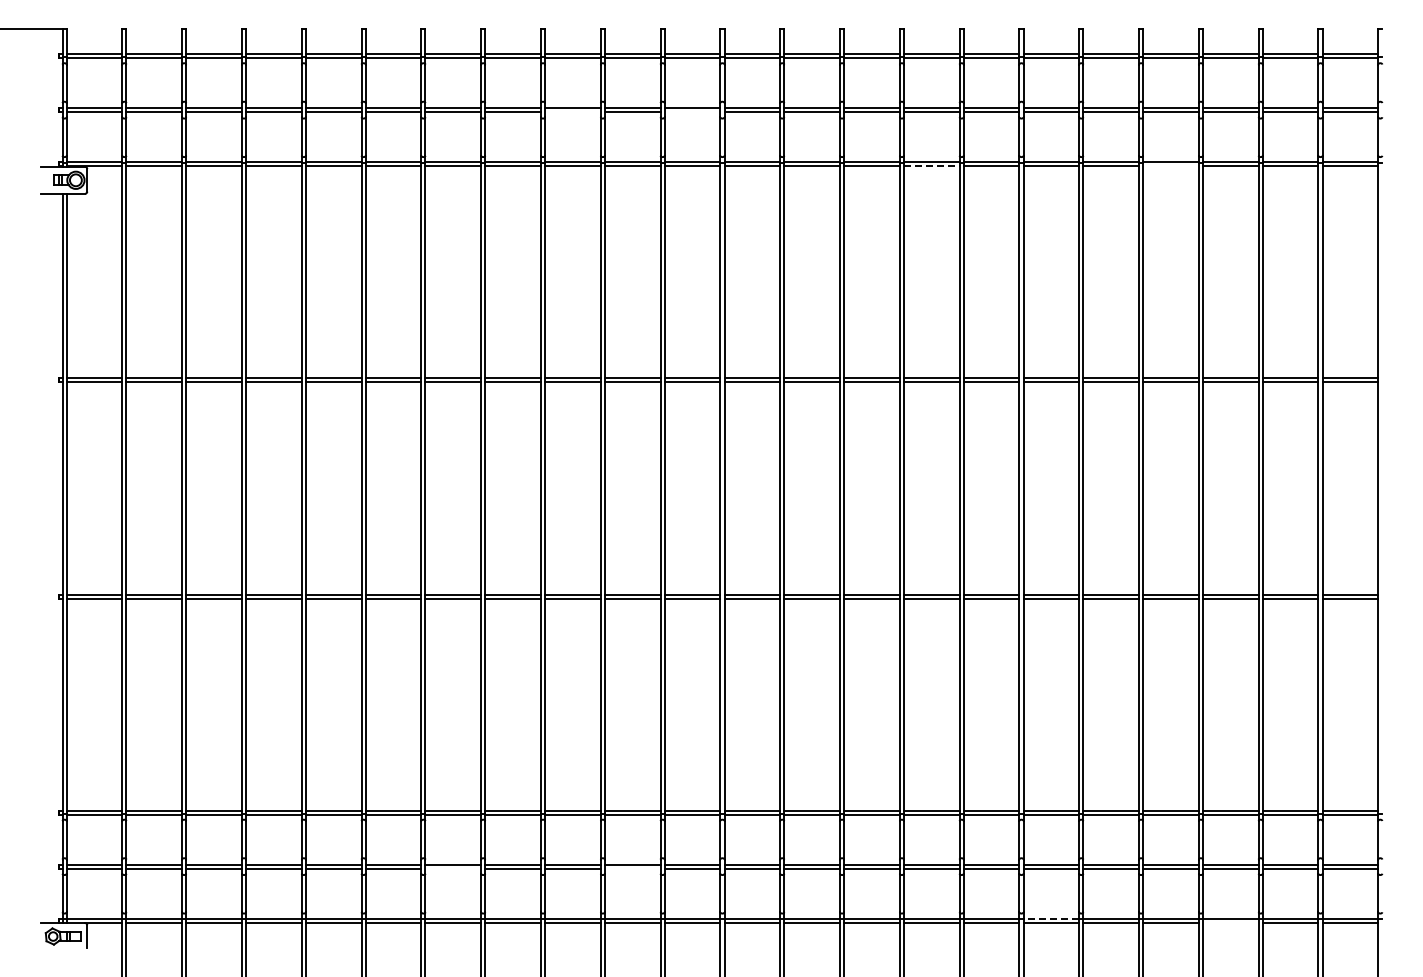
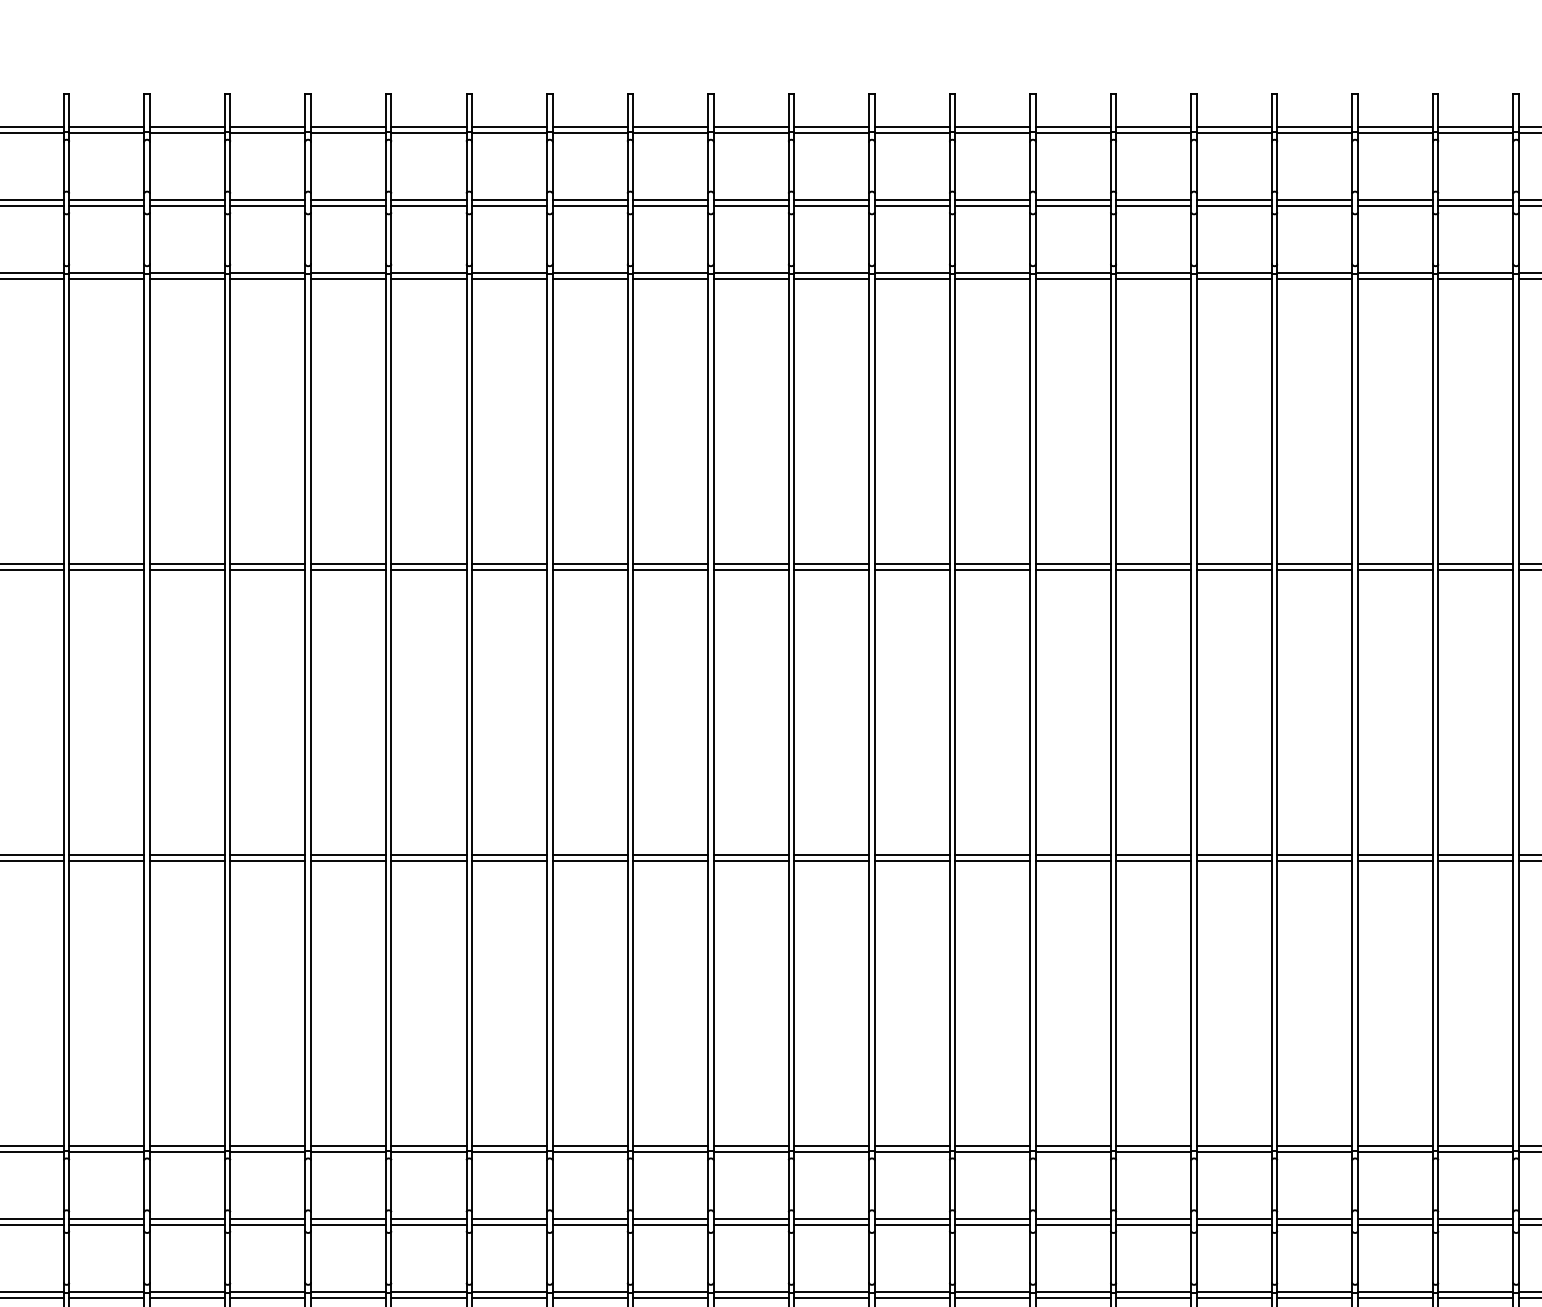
line: (572, 112) -> (508, 206), added
line: (692, 112) -> (670, 206), added
line: (931, 166) -> (992, 278), dashed -> solid
line: (1170, 166) -> (1314, 278), added
line: (453, 868) -> (348, 1224), added
line: (632, 868) -> (589, 1224), added
line: (1051, 918) -> (1153, 1291), dashed -> solid
line: (1230, 923) -> (1395, 1298), added

